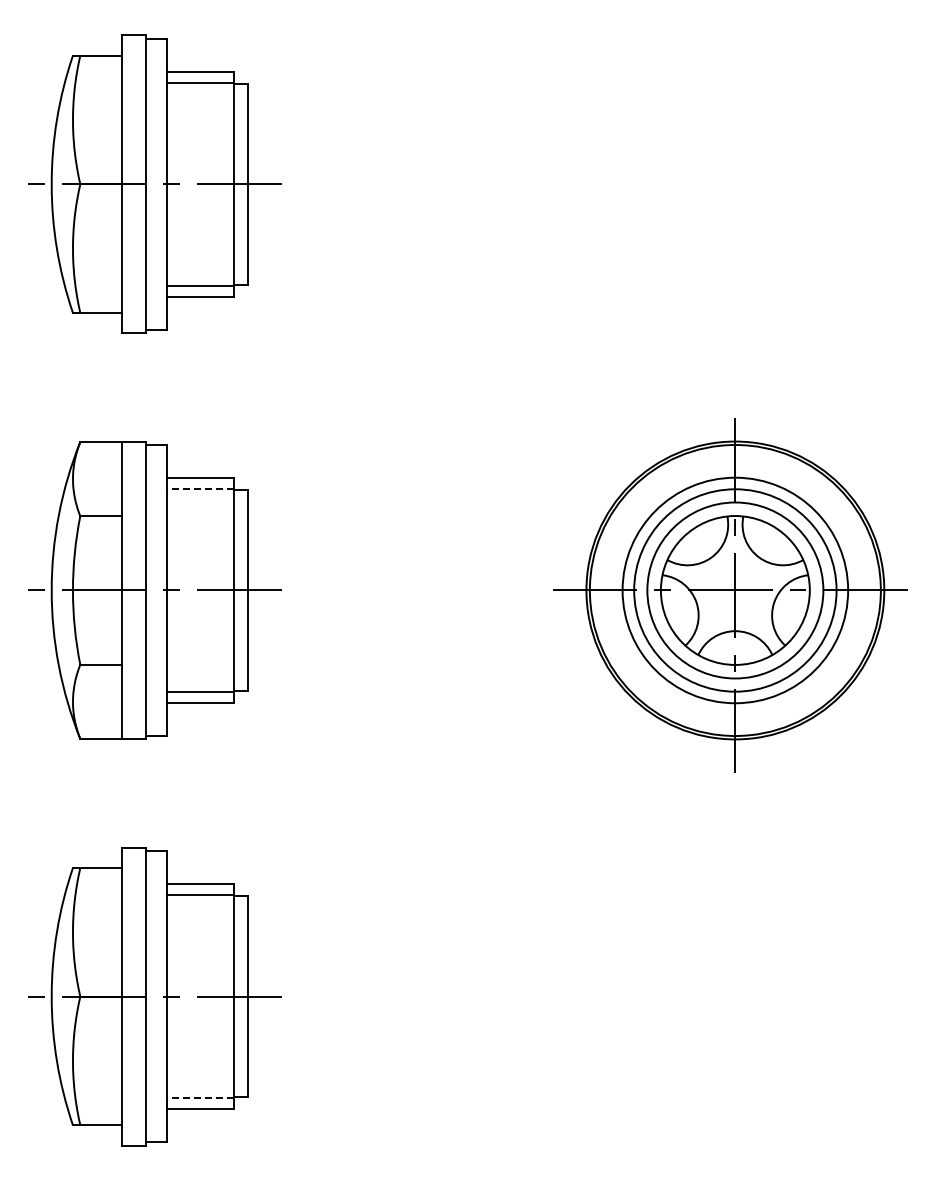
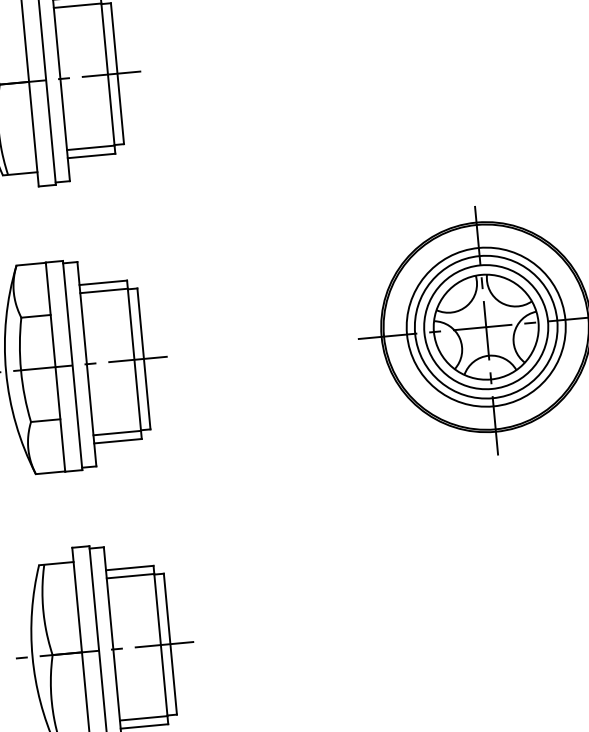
line: (200, 489) -> (104, 291), dashed -> solid
line: (200, 1097) -> (143, 718), dashed -> solid

